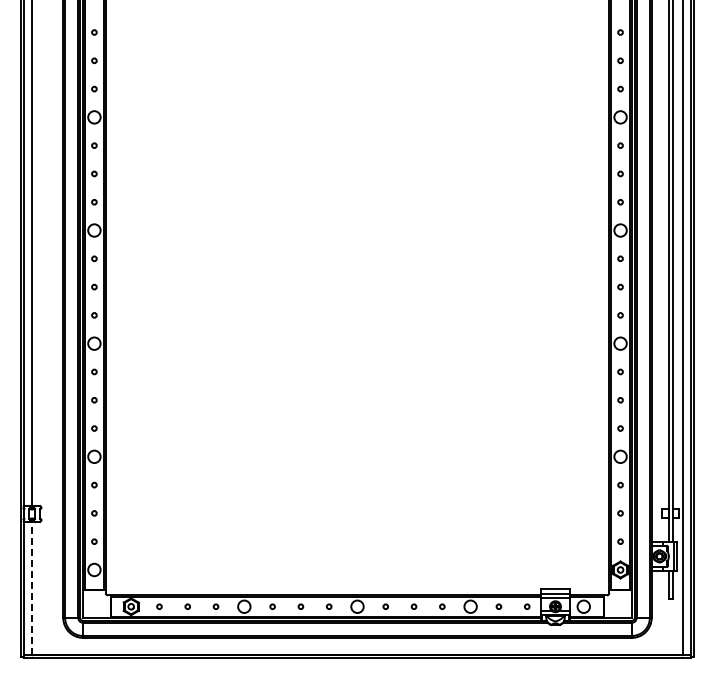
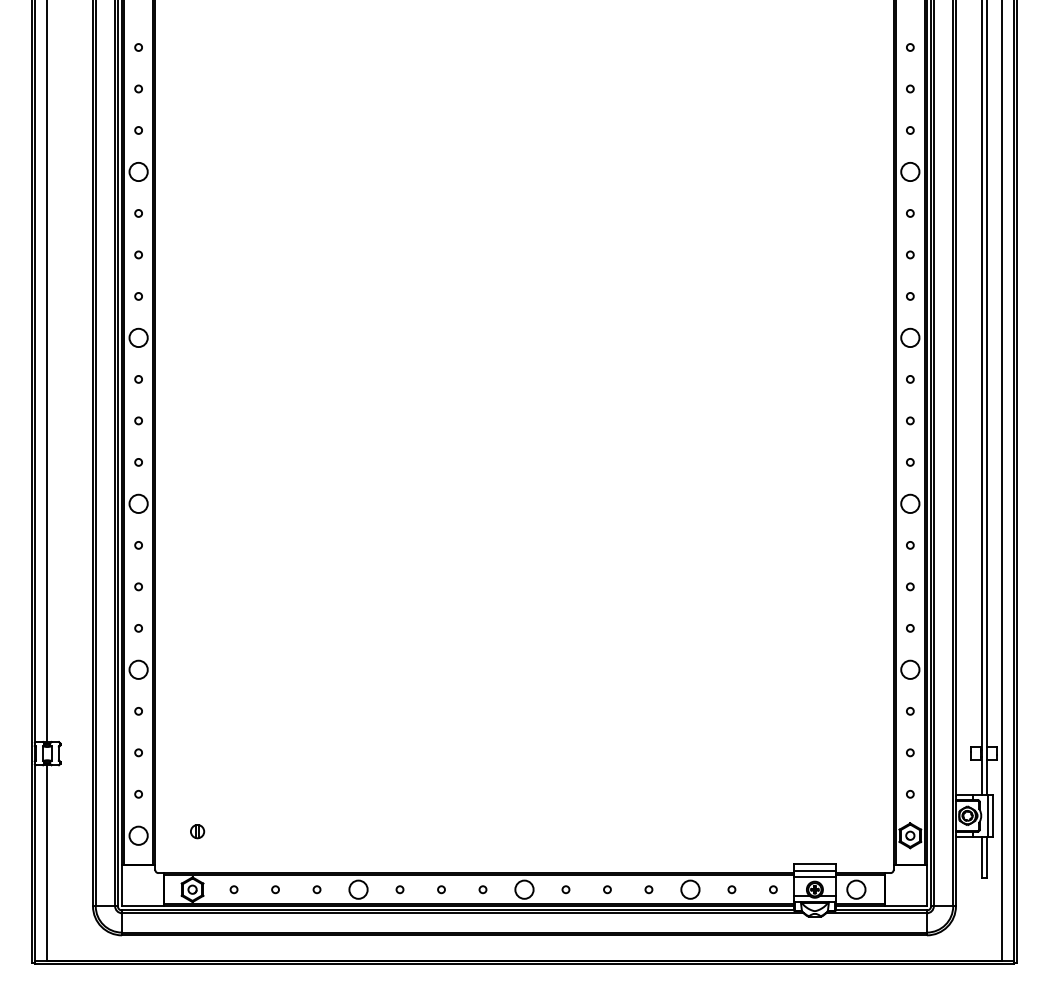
part: (134, 566) -> (197, 830), added
line: (32, 588) -> (47, 862), dashed -> solid

